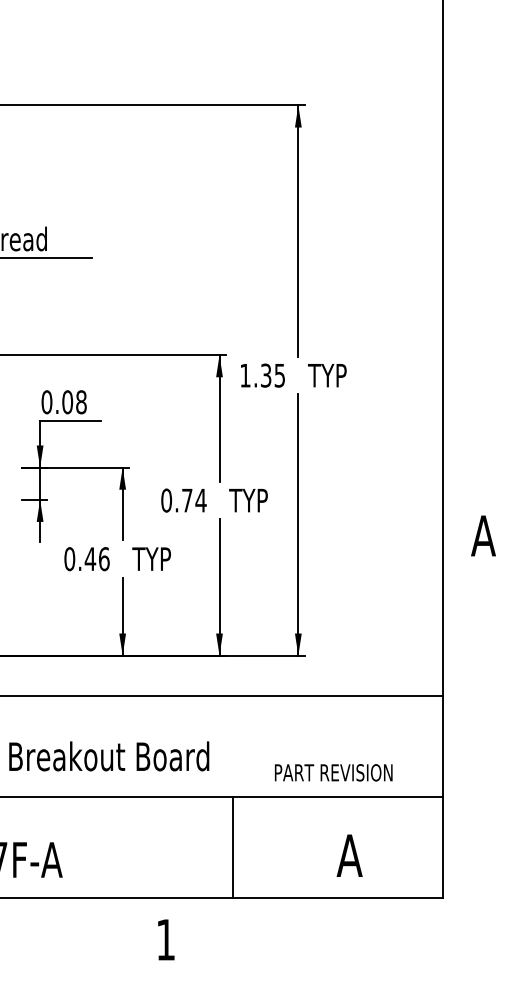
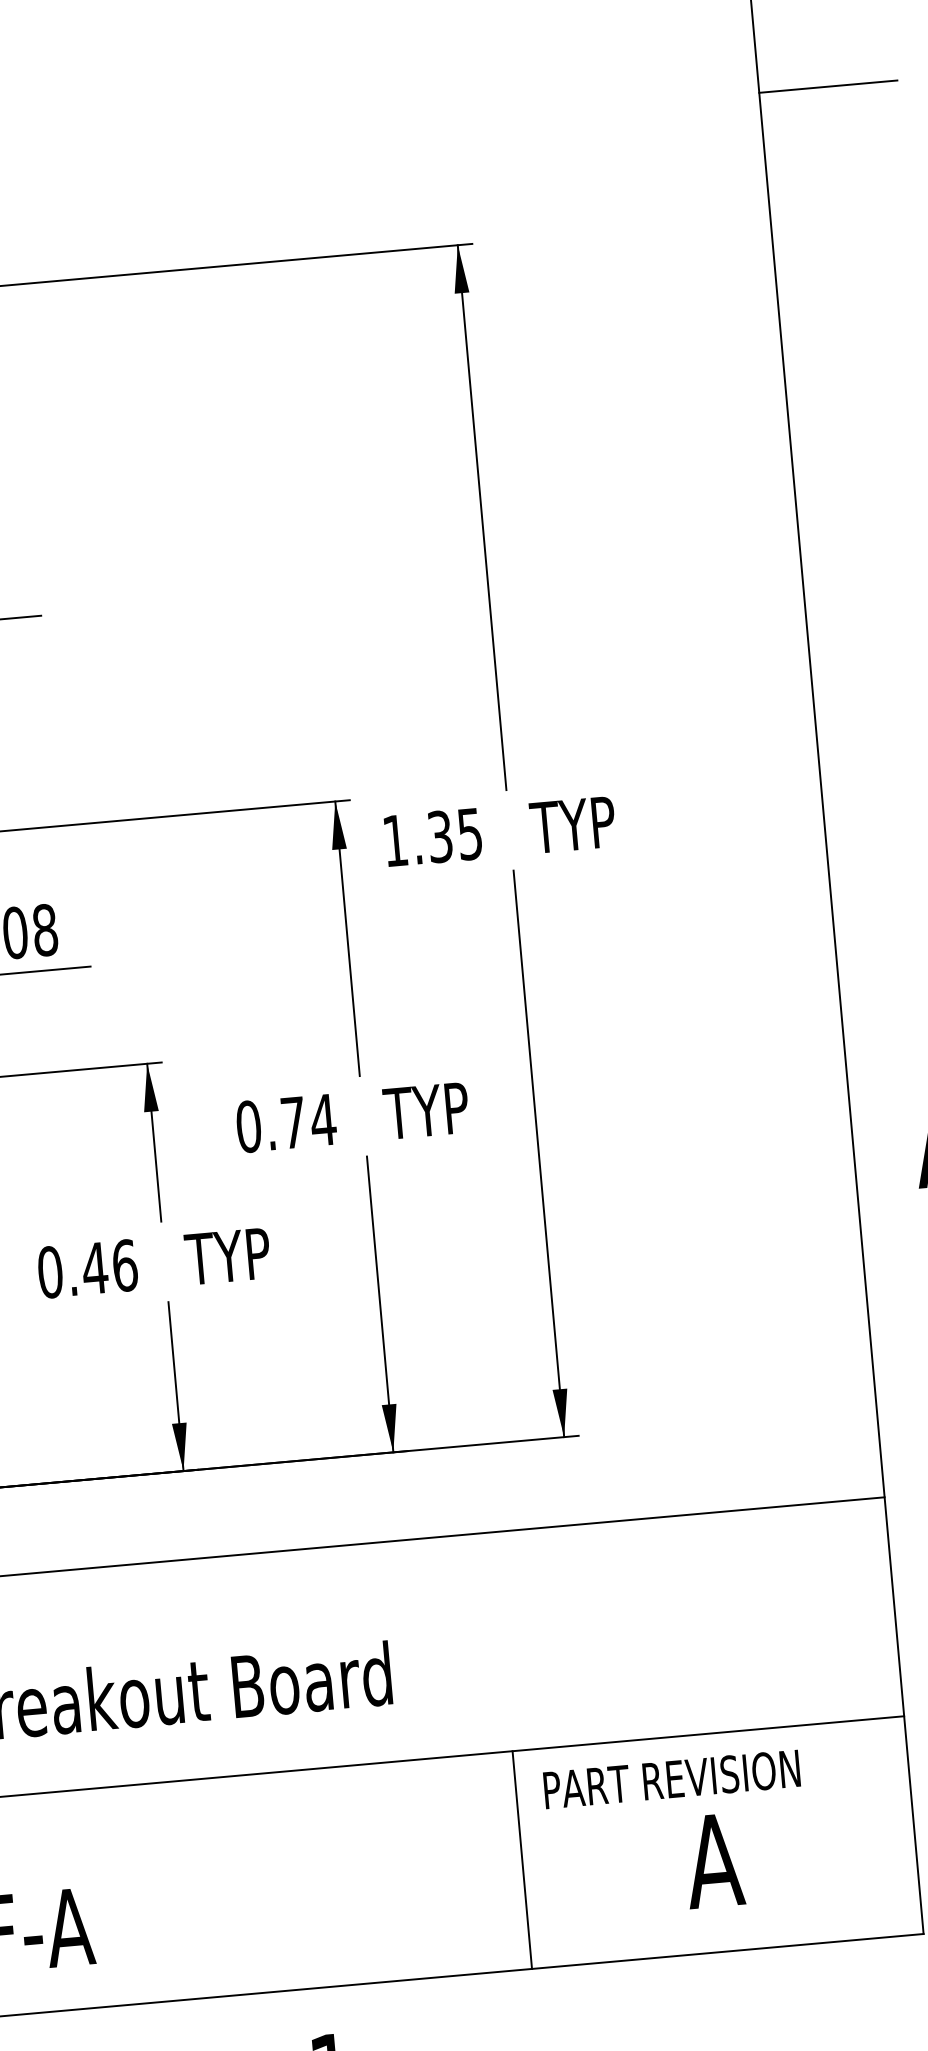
line: (474, 47) -> (828, 85), added
text: (333, 772) -> (671, 1778), moved
line: (232, 847) -> (521, 1859), moved

